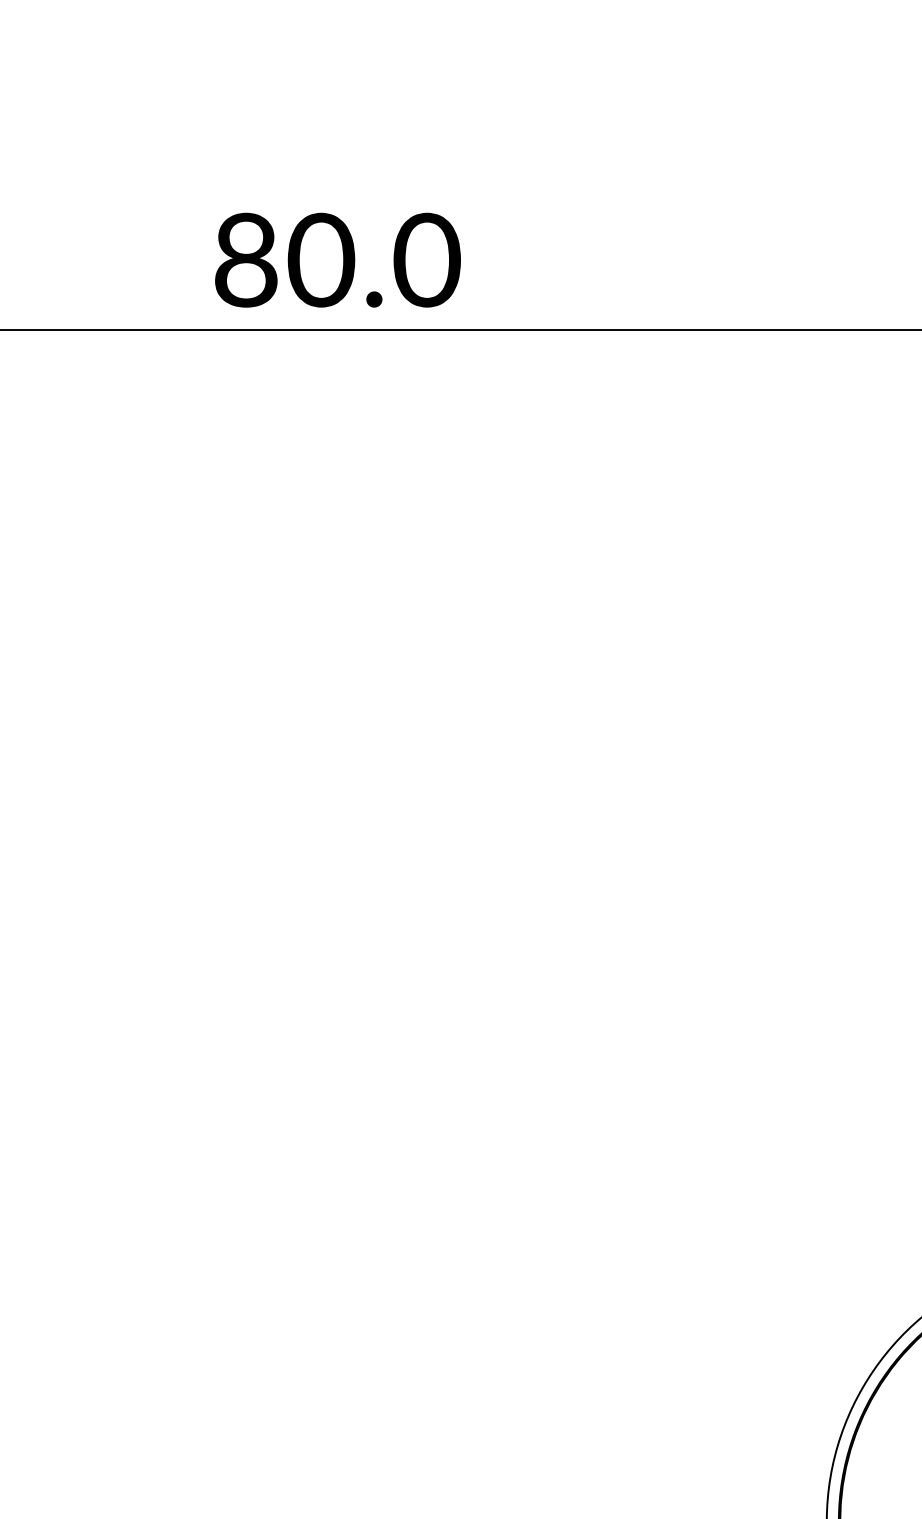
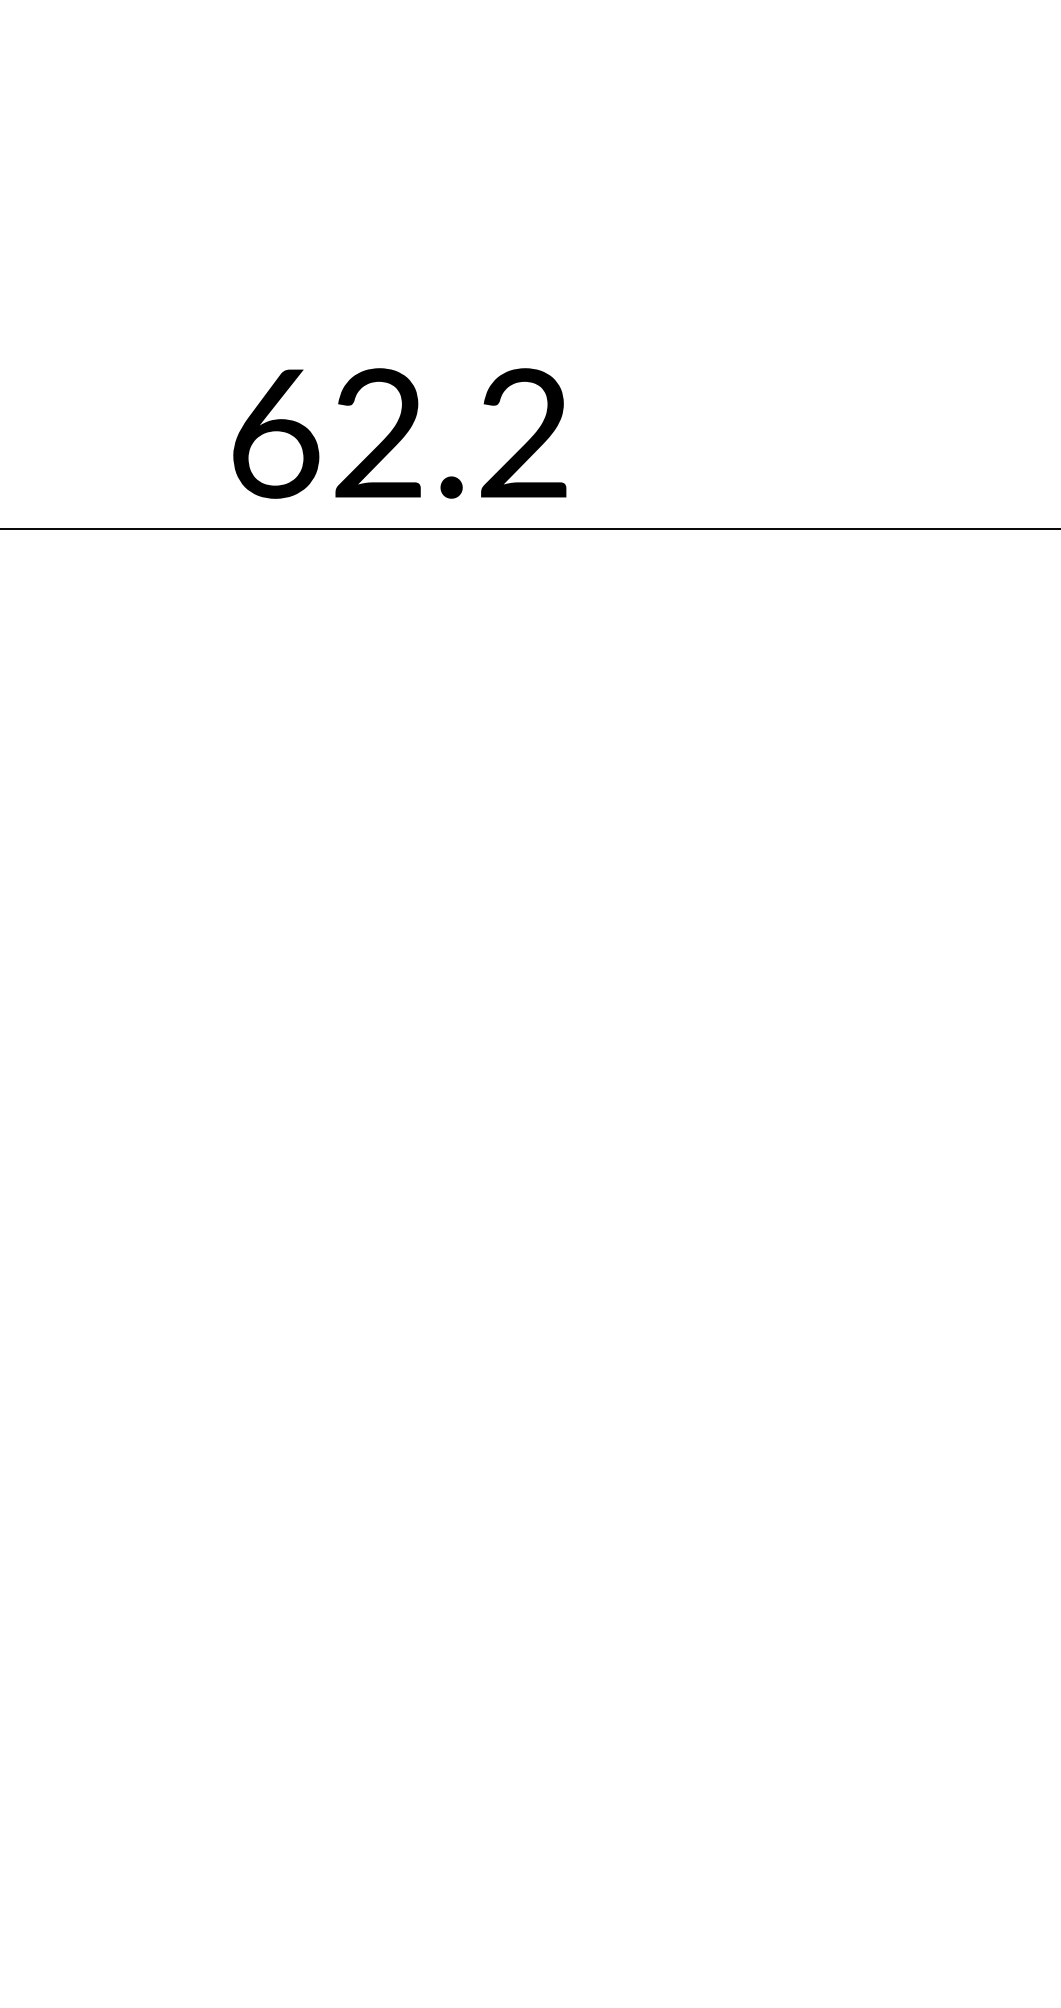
text: (337, 259) -> (400, 432), 80.0 -> 62.2

